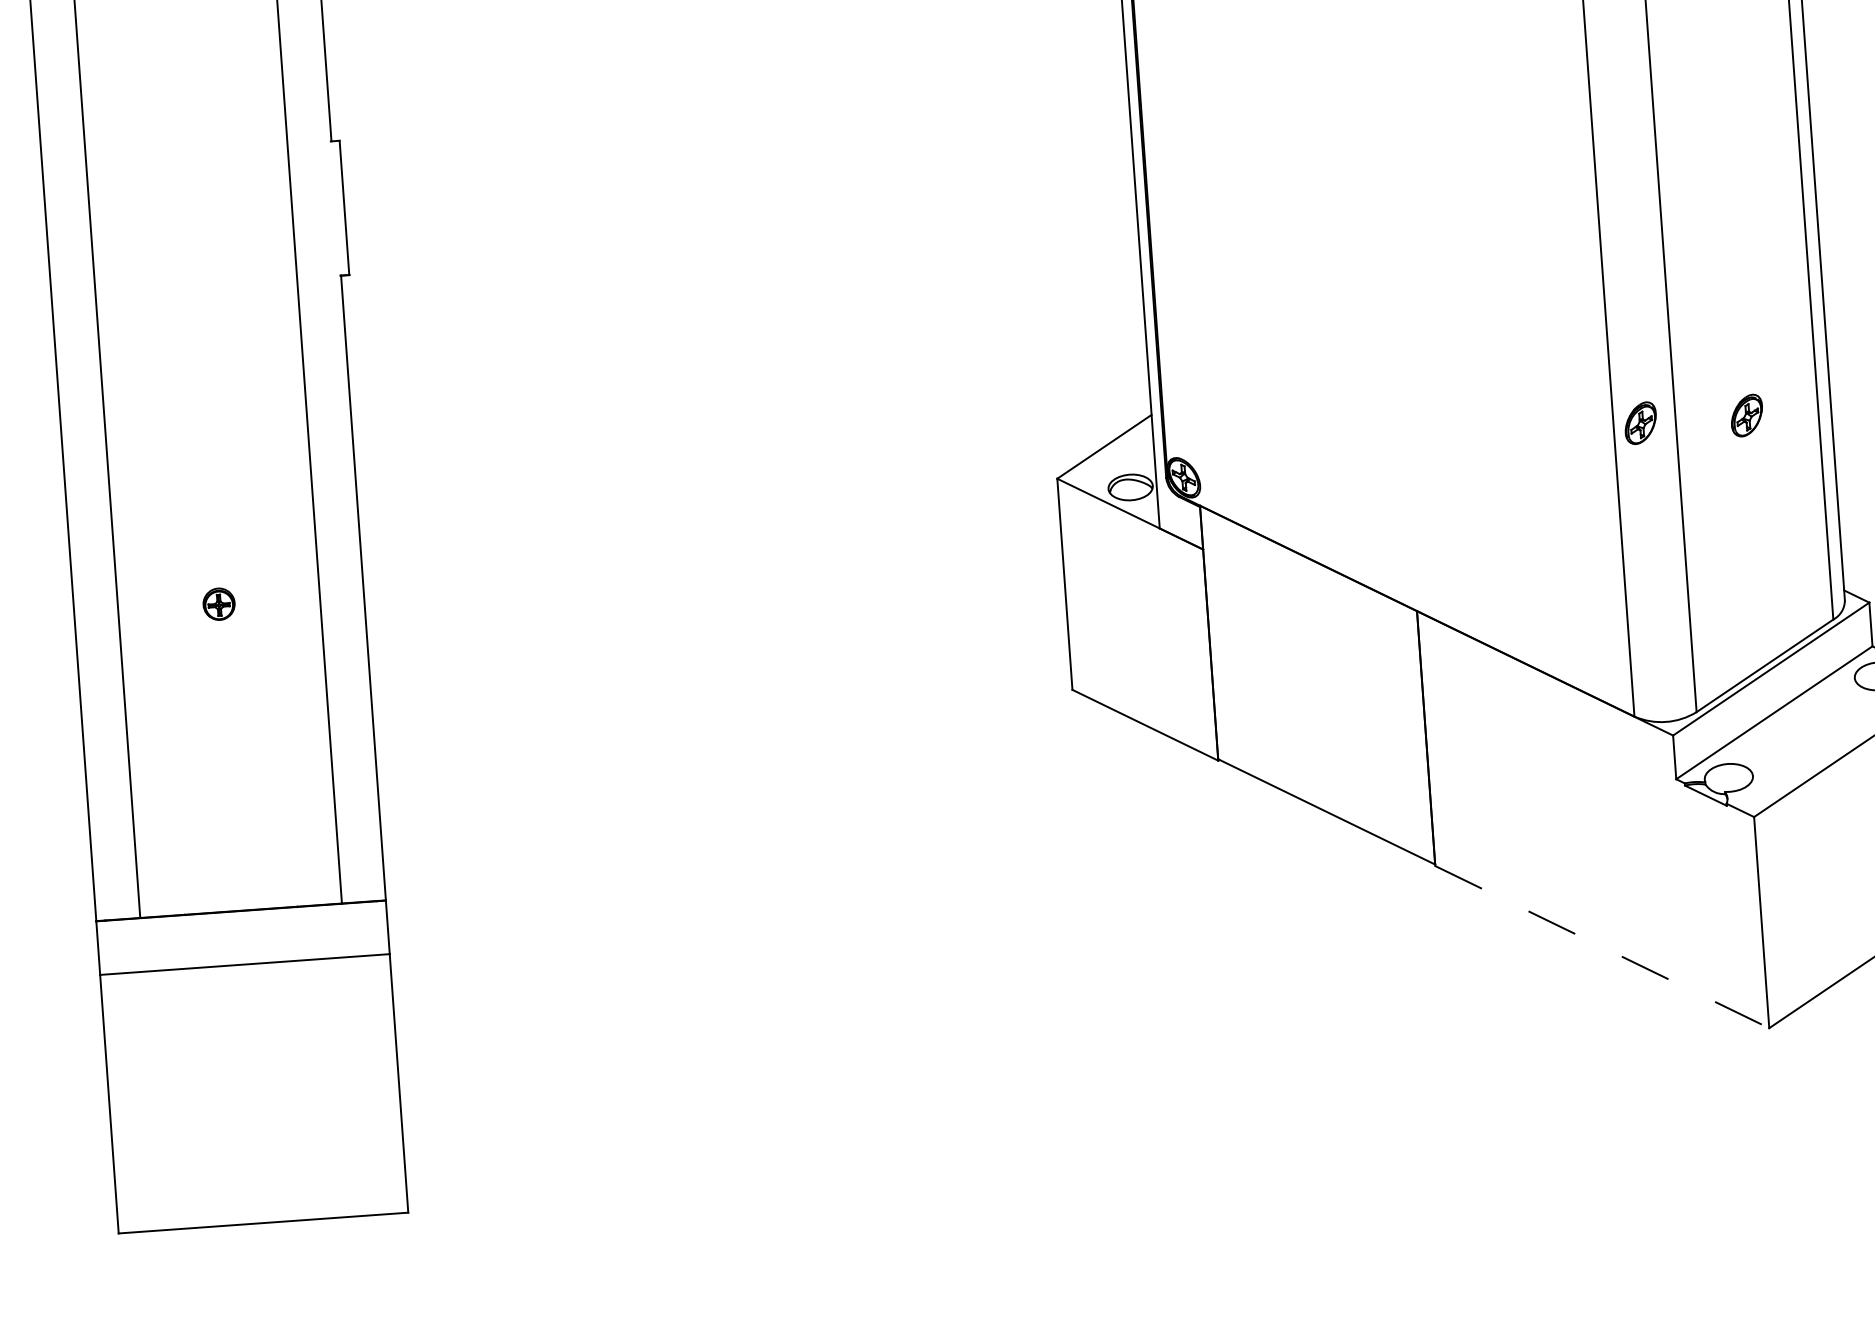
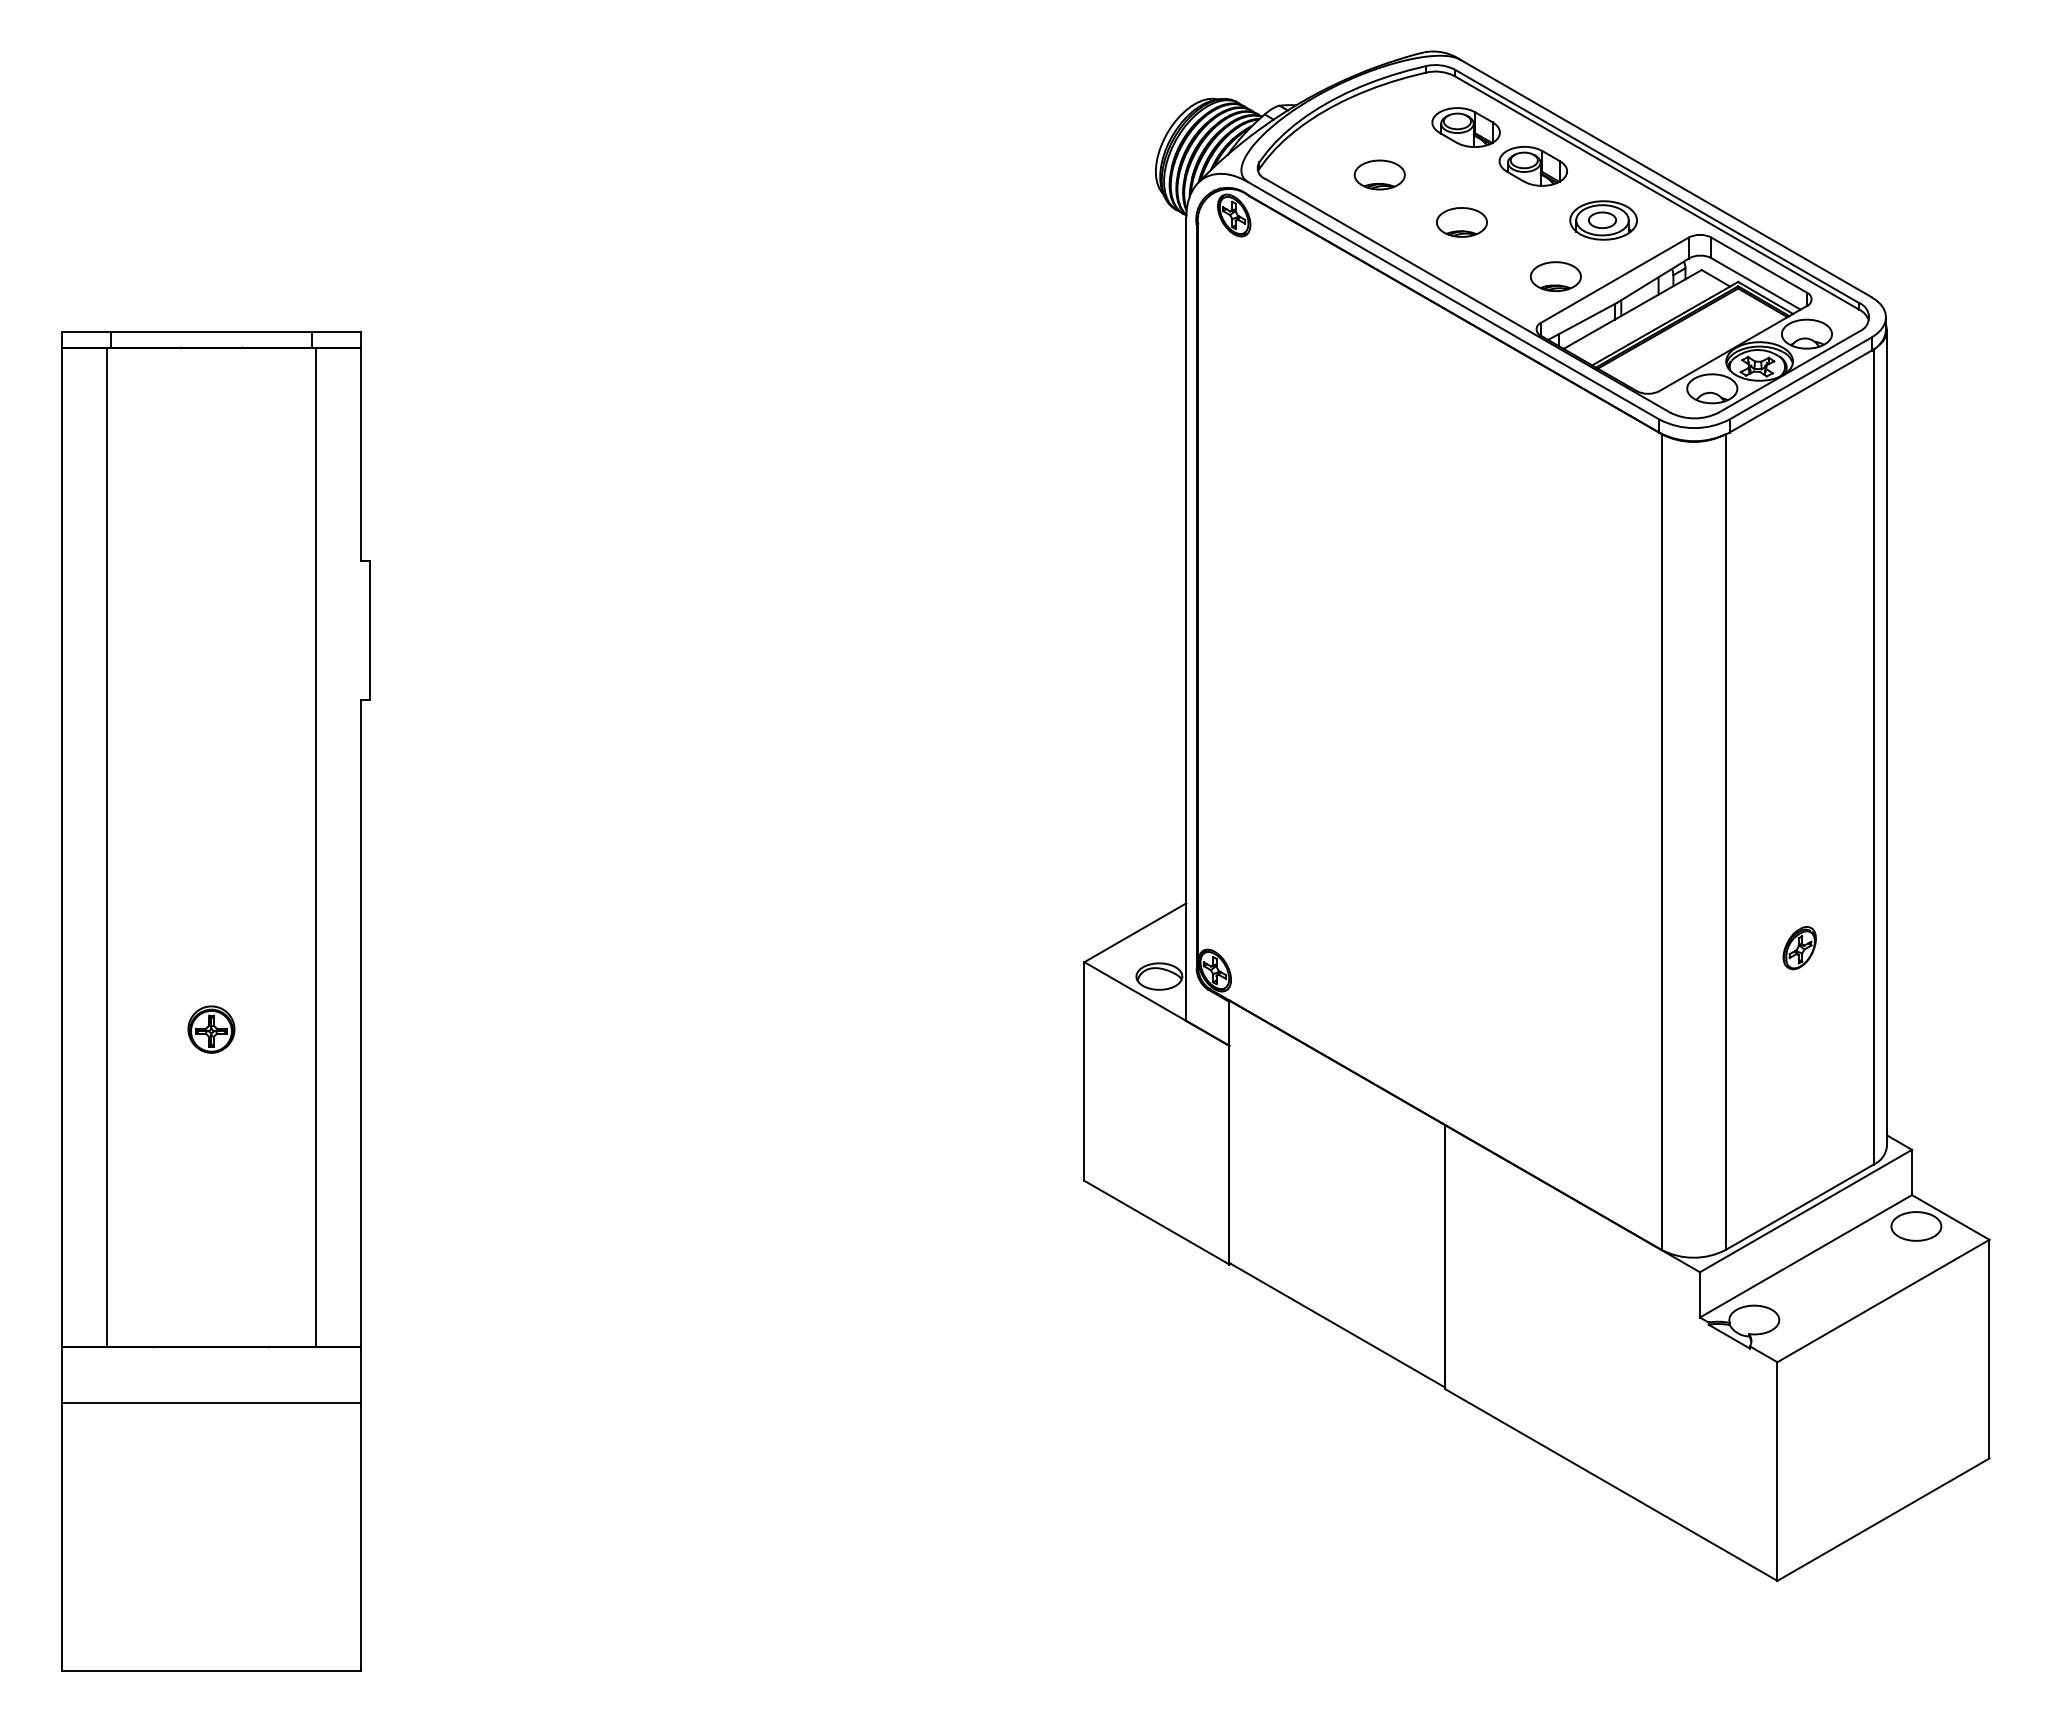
part: (1640, 423) -> (1689, 948), removed
part: (219, 604) -> (211, 1029), size x1.43
line: (1602, 947) -> (1611, 1485), dashed -> solid

